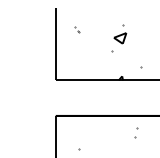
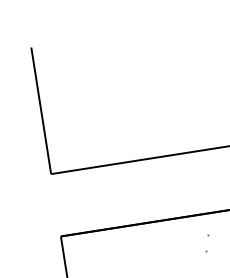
hatch: (108, 52) -> (136, 110), removed

